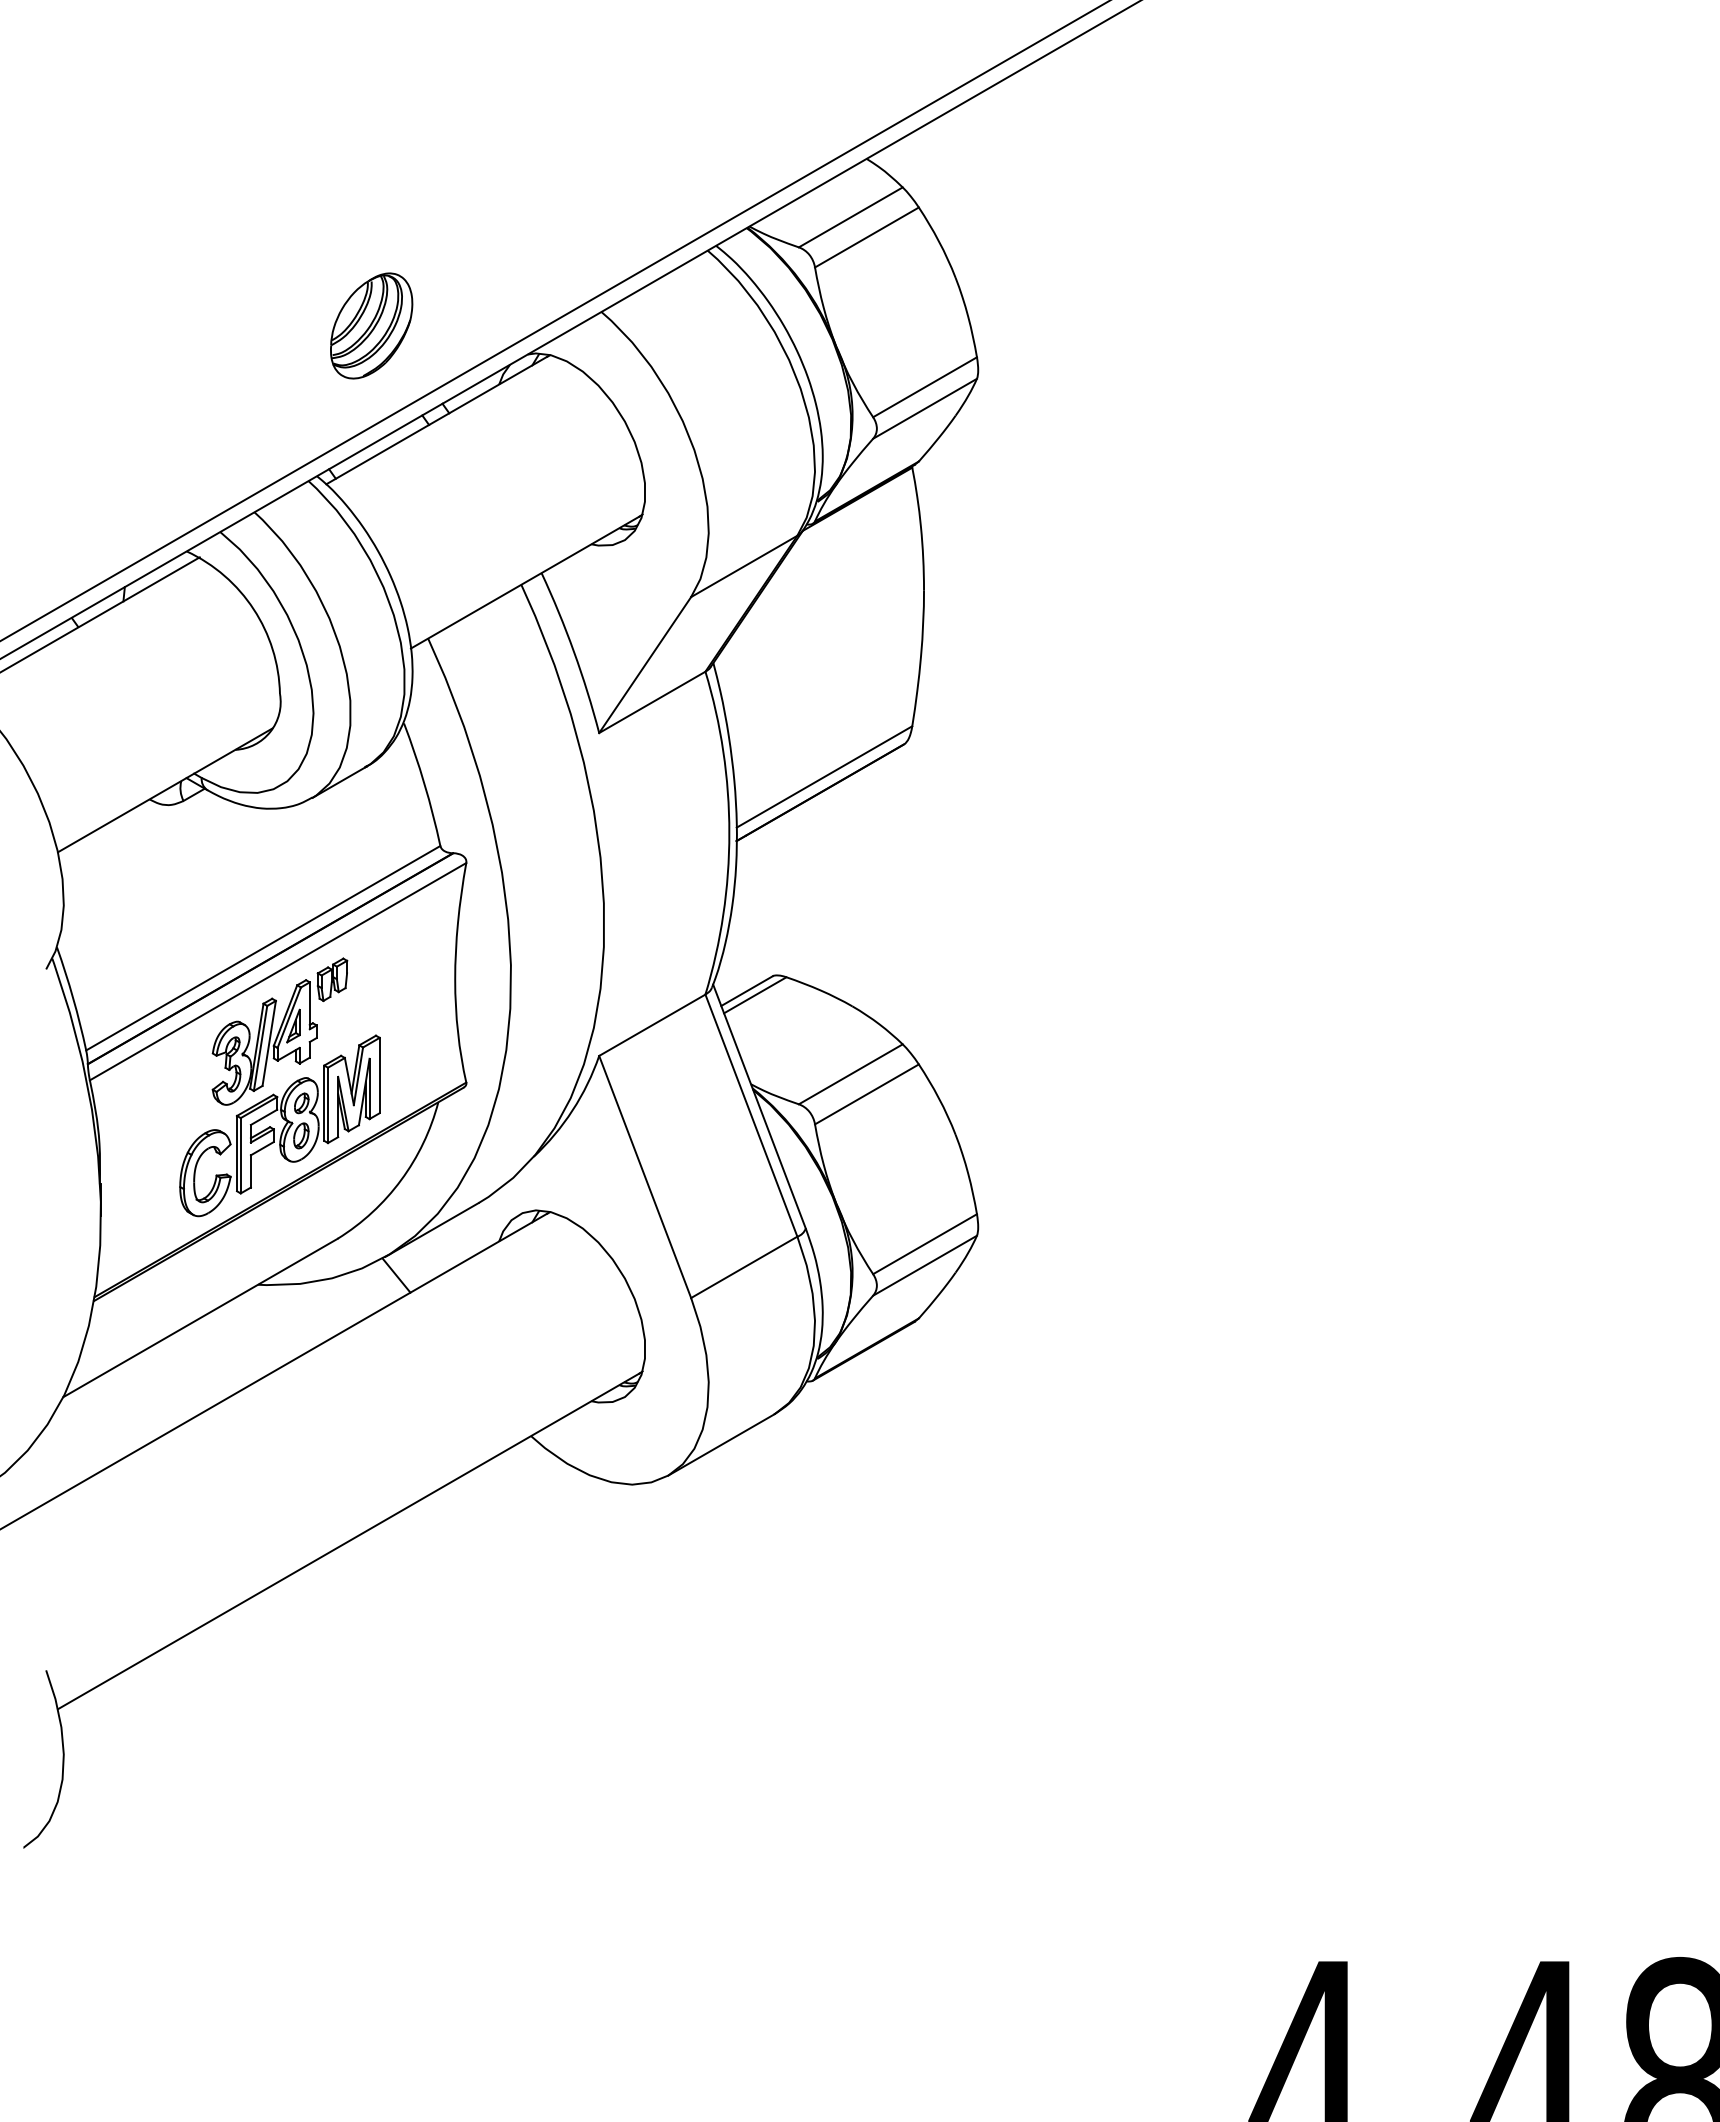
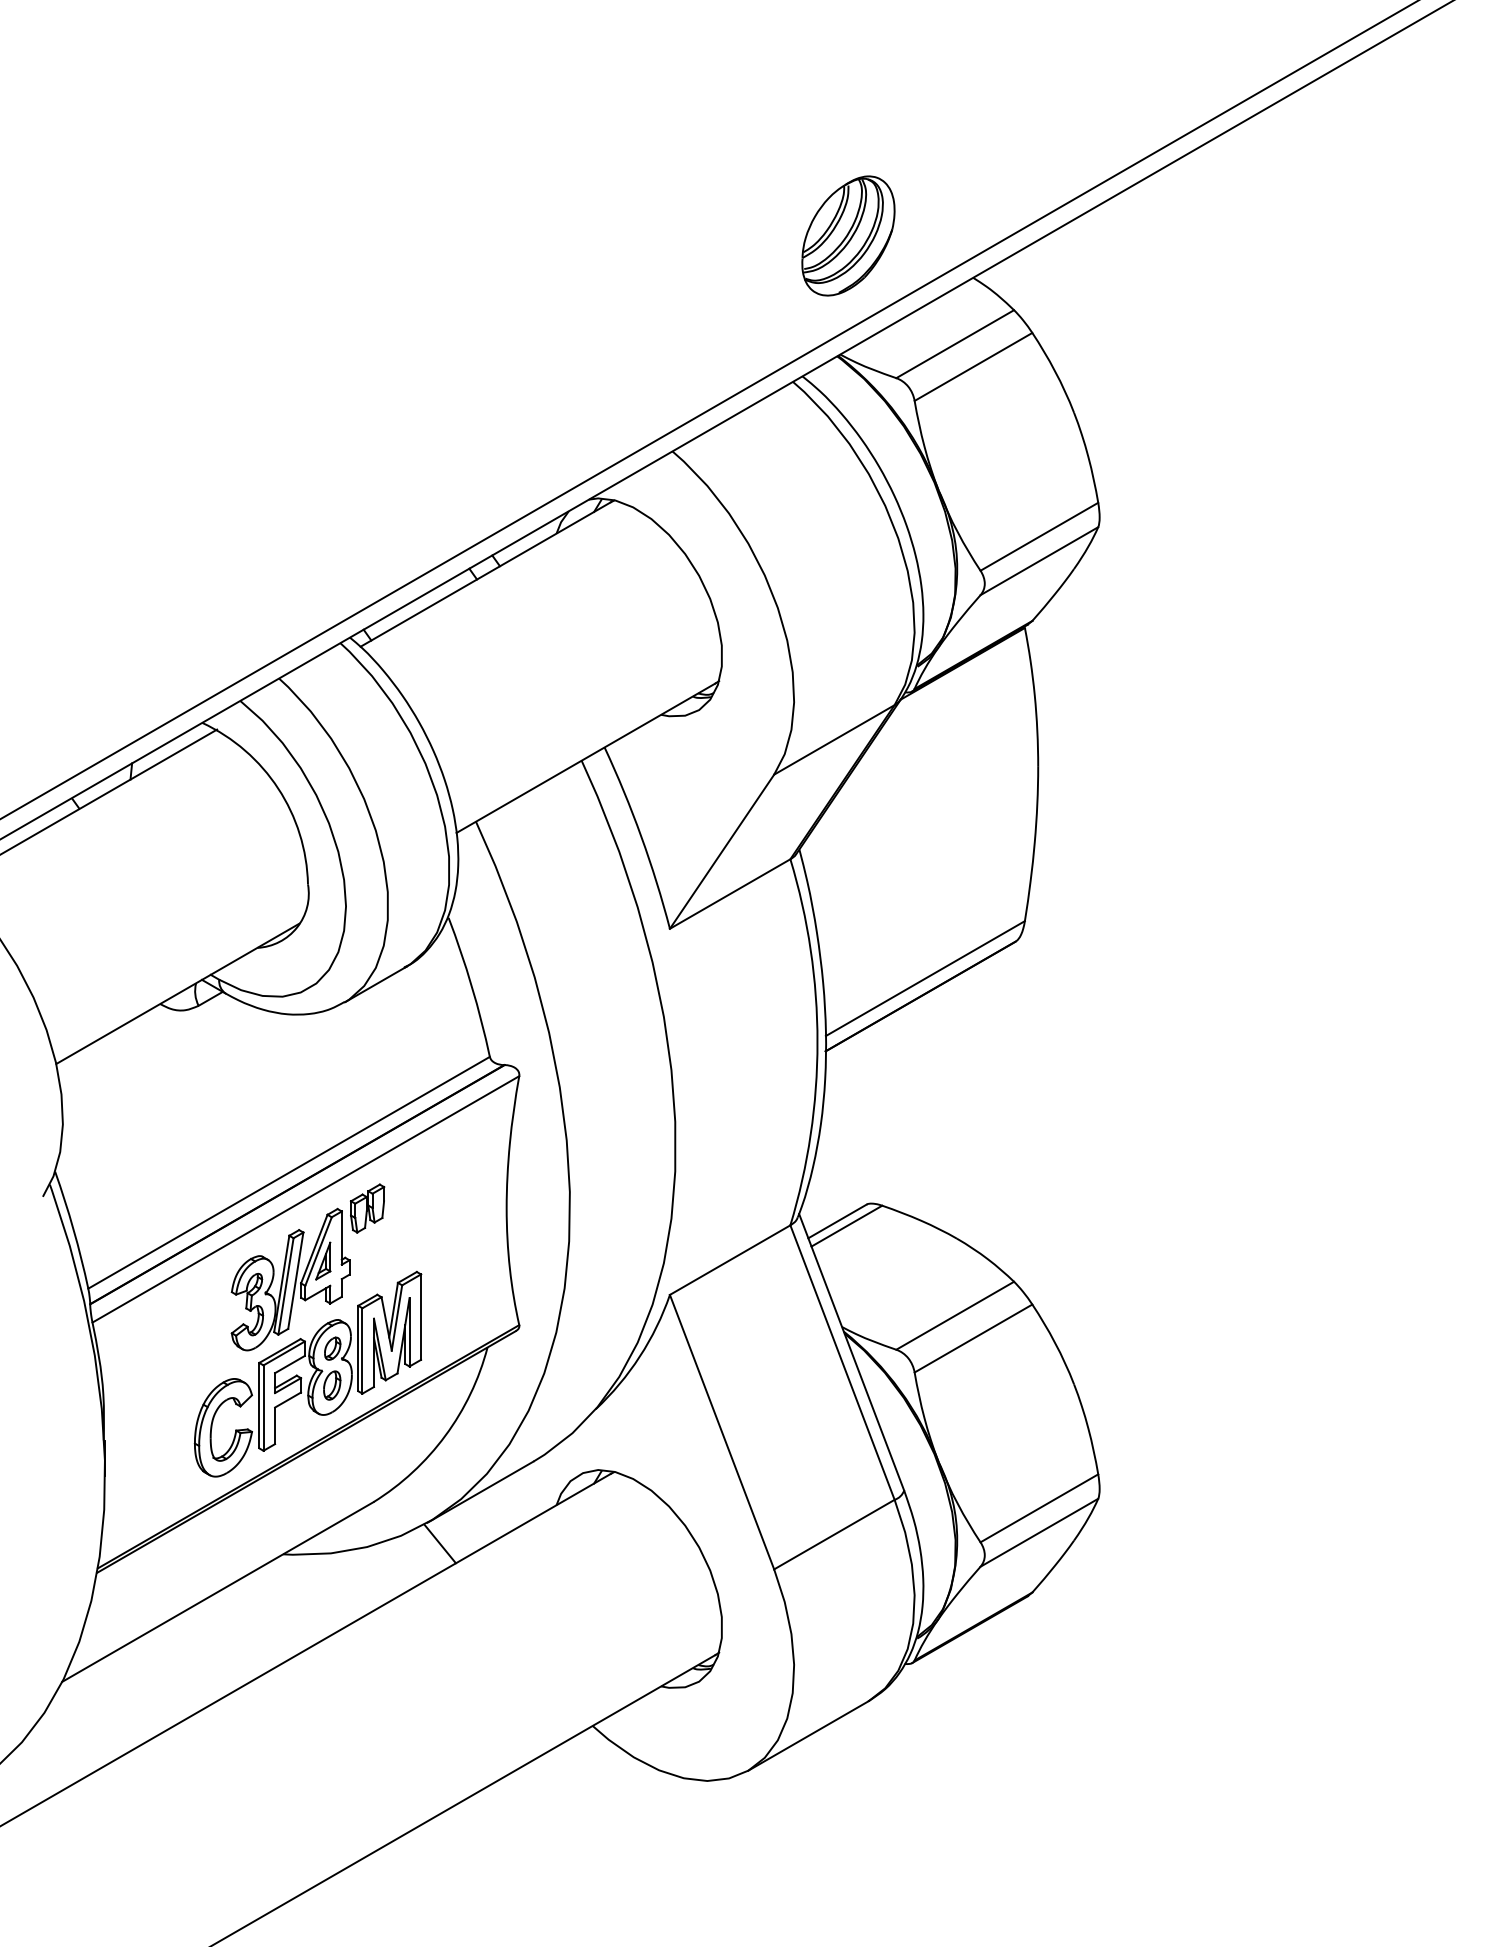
part: (371, 325) -> (848, 235), moved

